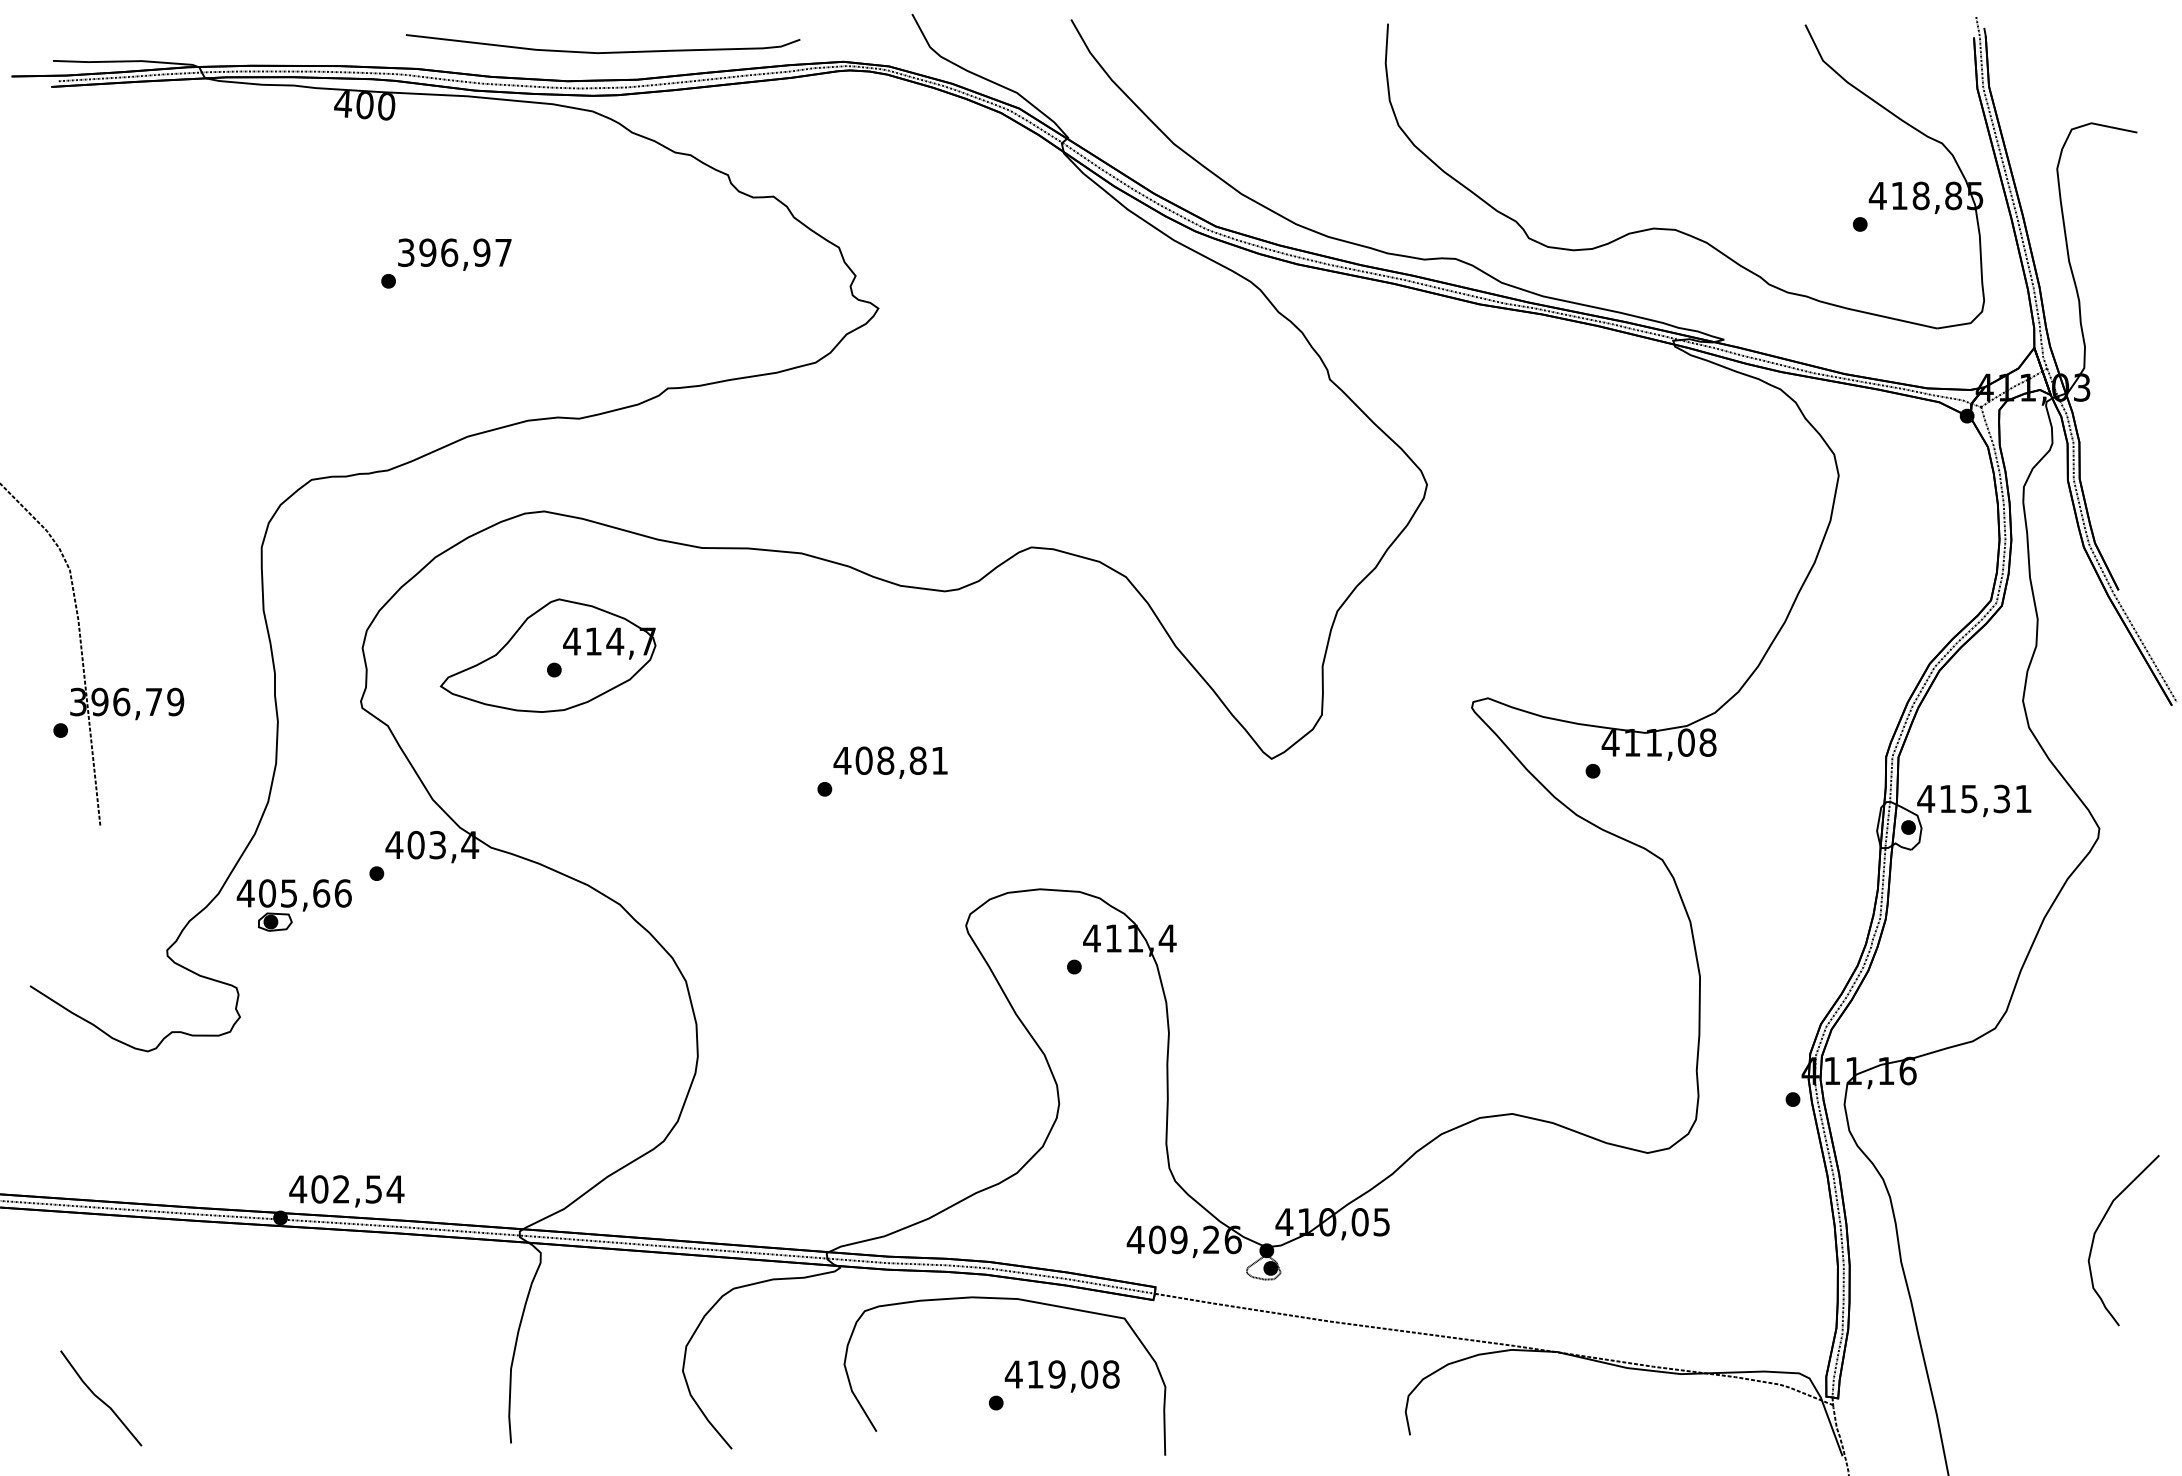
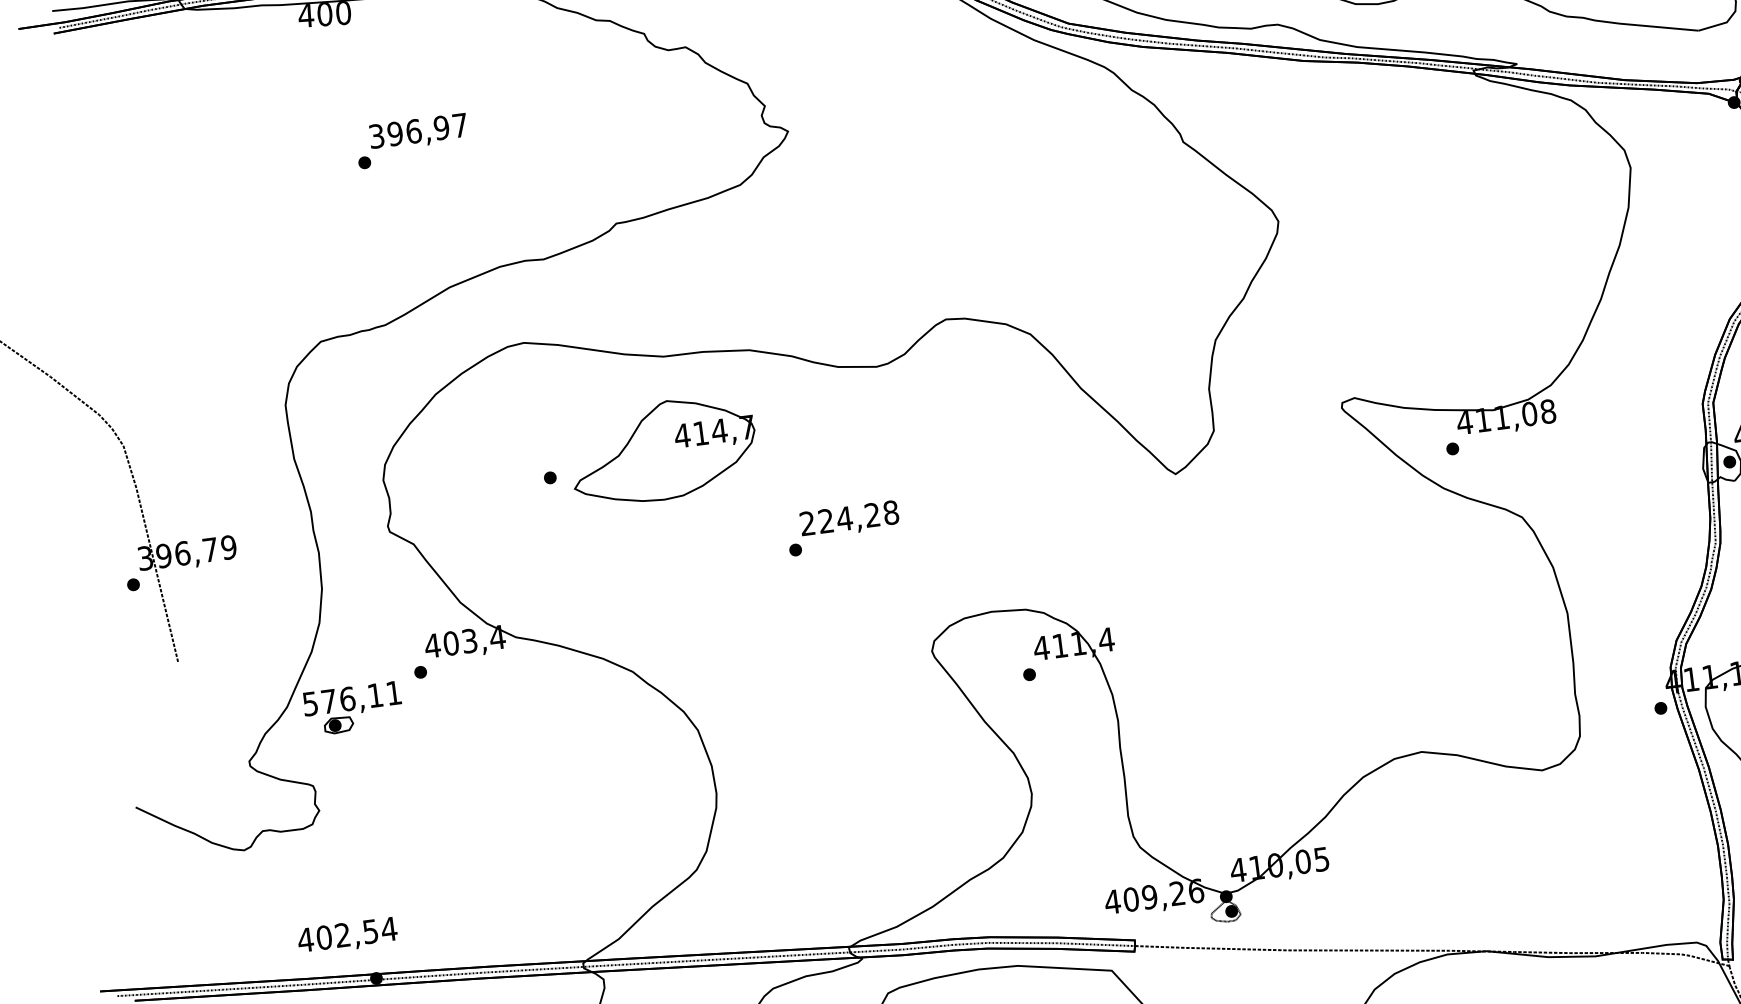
part: (547, 655) -> (662, 450), moved
text: (890, 760) -> (848, 518), 408,81 -> 224,28
text: (293, 893) -> (351, 698), 405,66 -> 576,11
text: (346, 1191) -> (347, 936), moved

